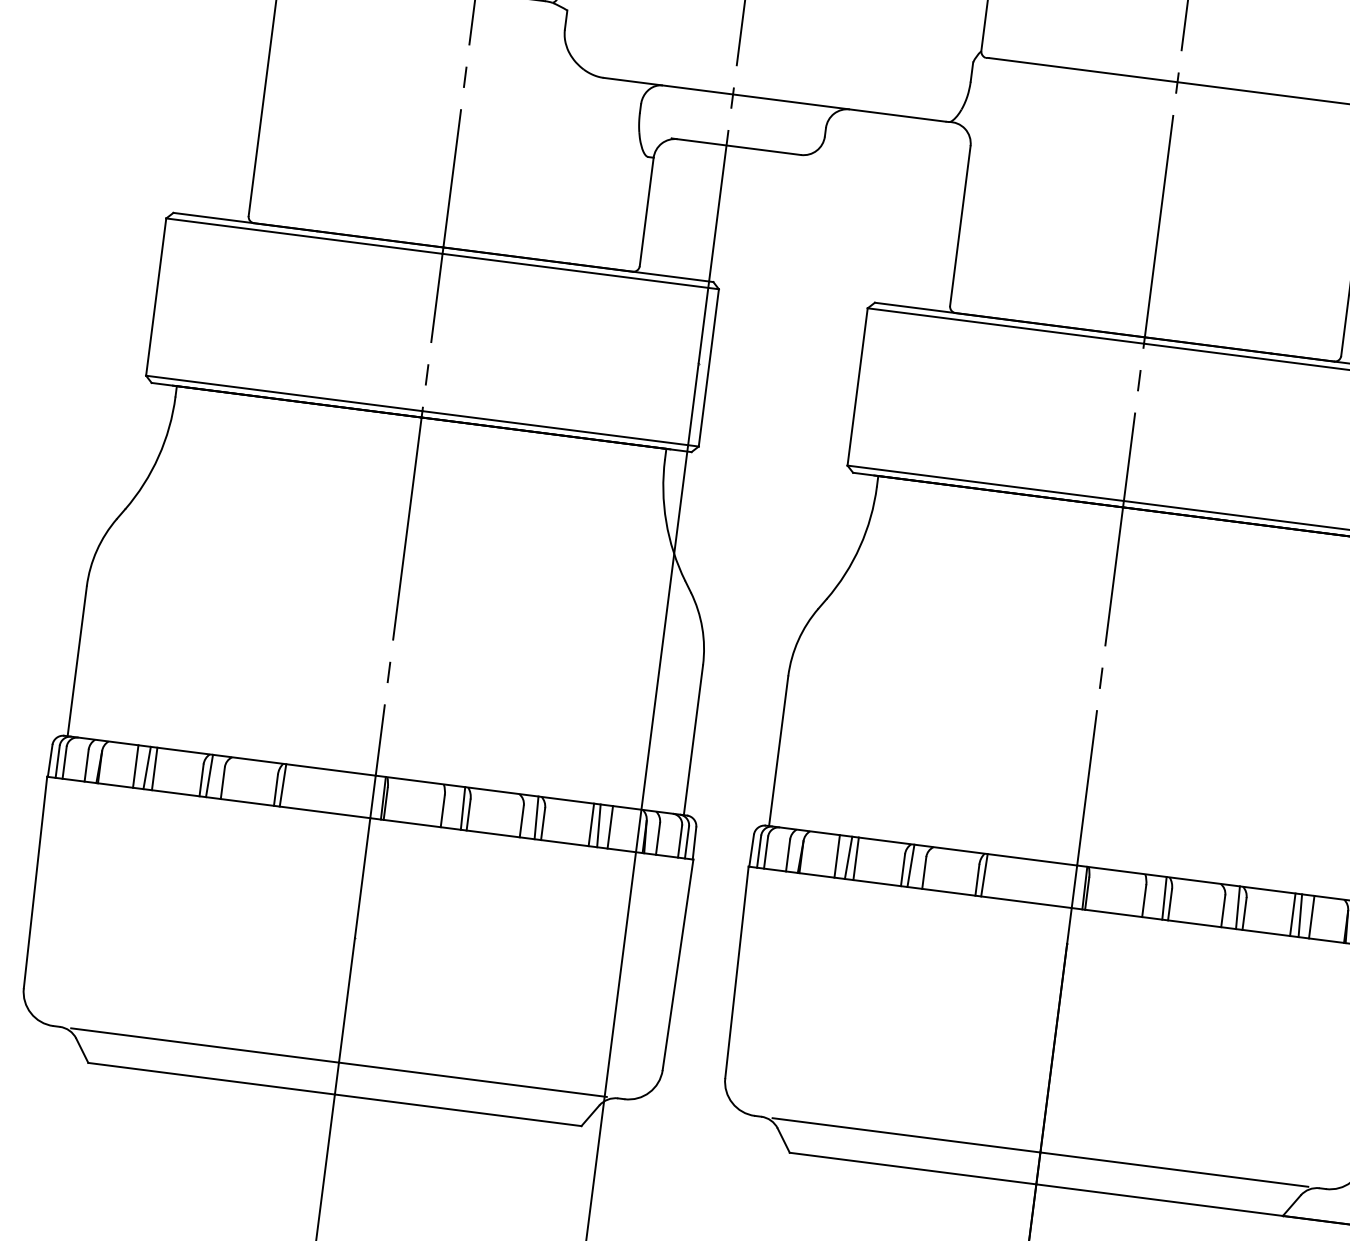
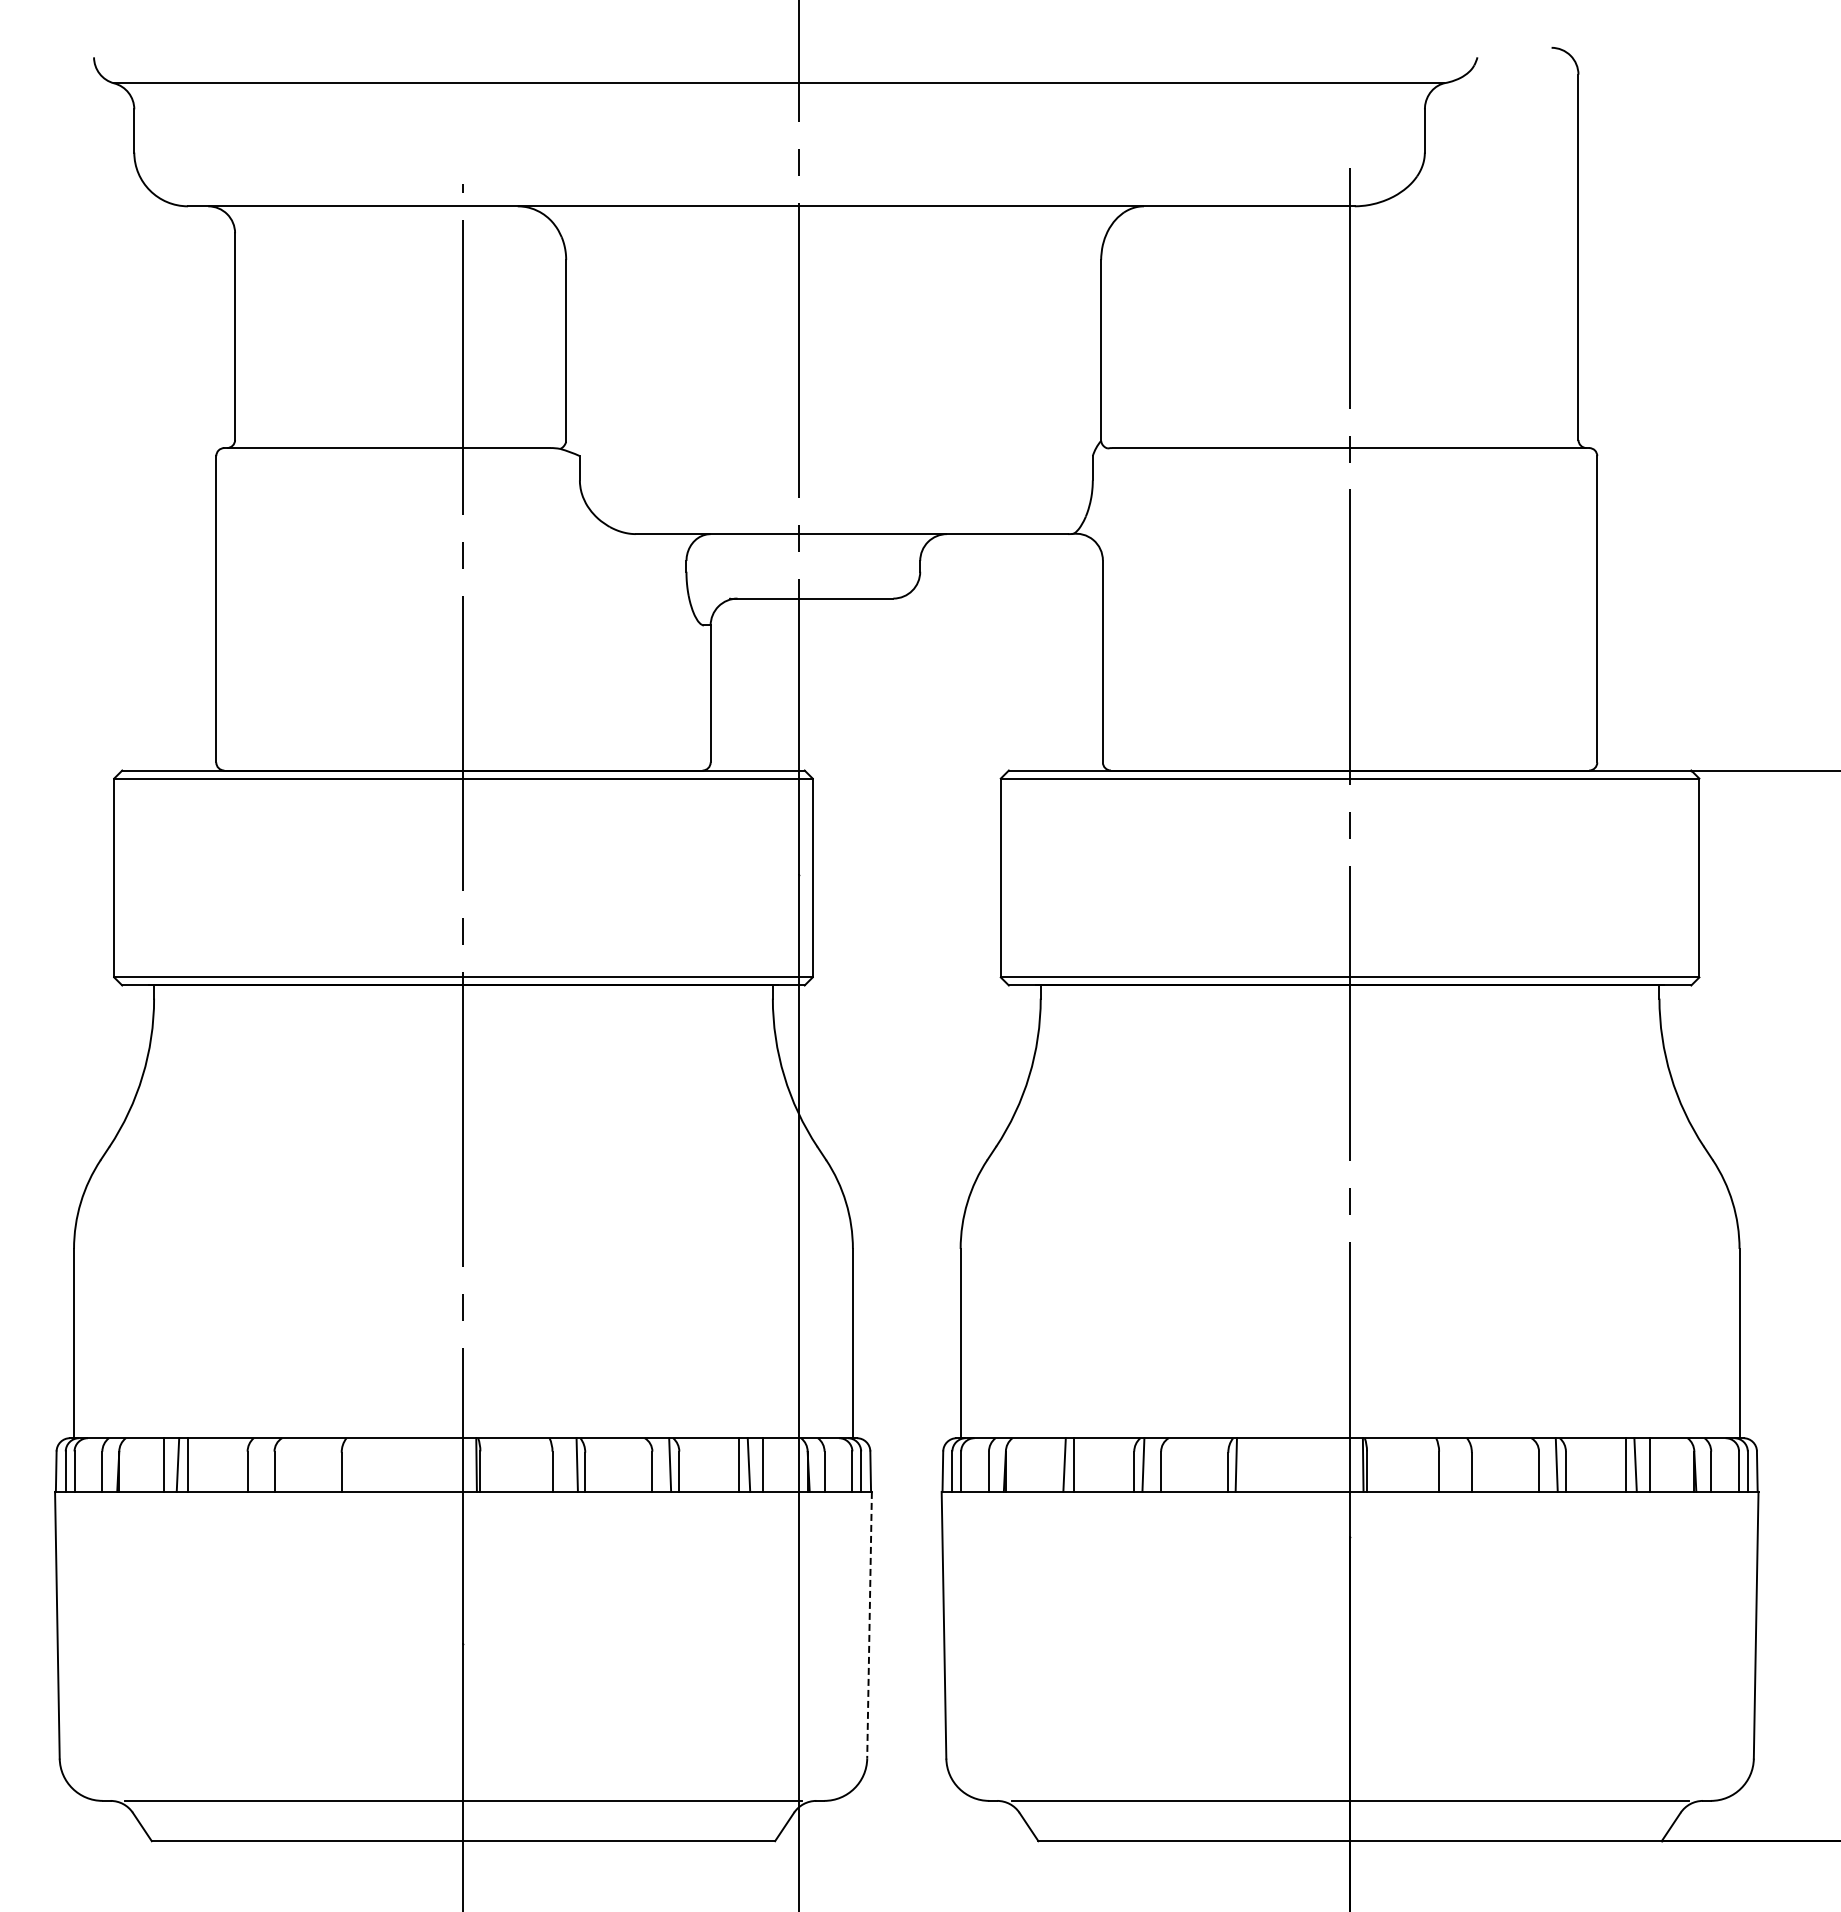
line: (209, 775) -> (256, 1464), removed
line: (282, 784) -> (349, 1464), removed
line: (837, 855) -> (1050, 1464), removed
line: (1164, 897) -> (1463, 1464), removed
line: (677, 965) -> (869, 1625), solid -> dashed

